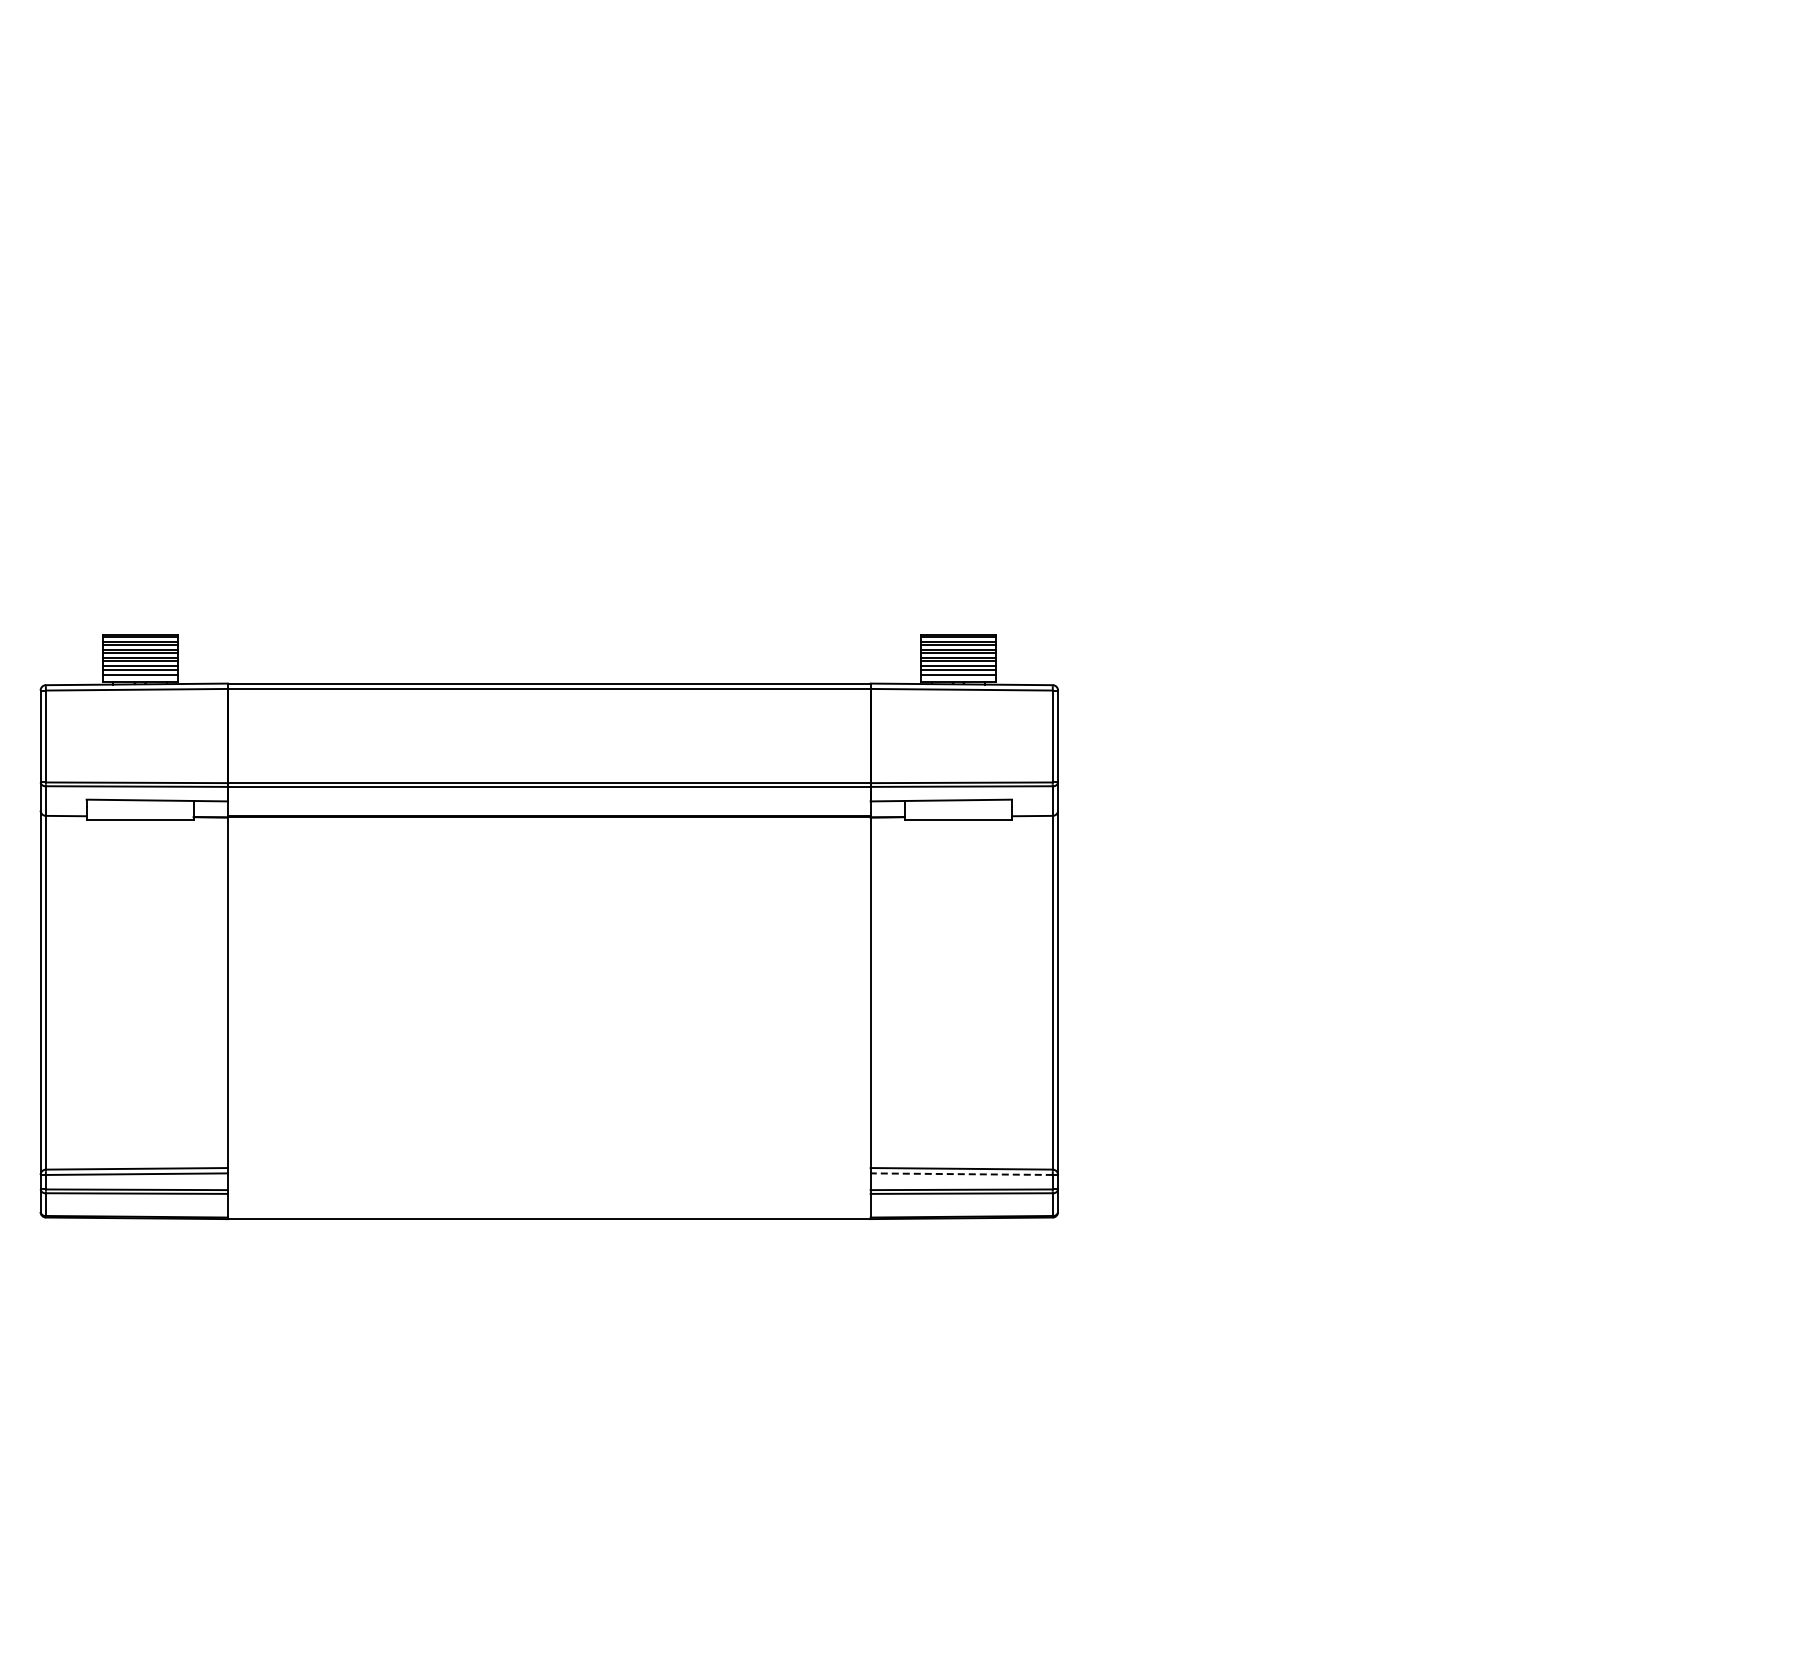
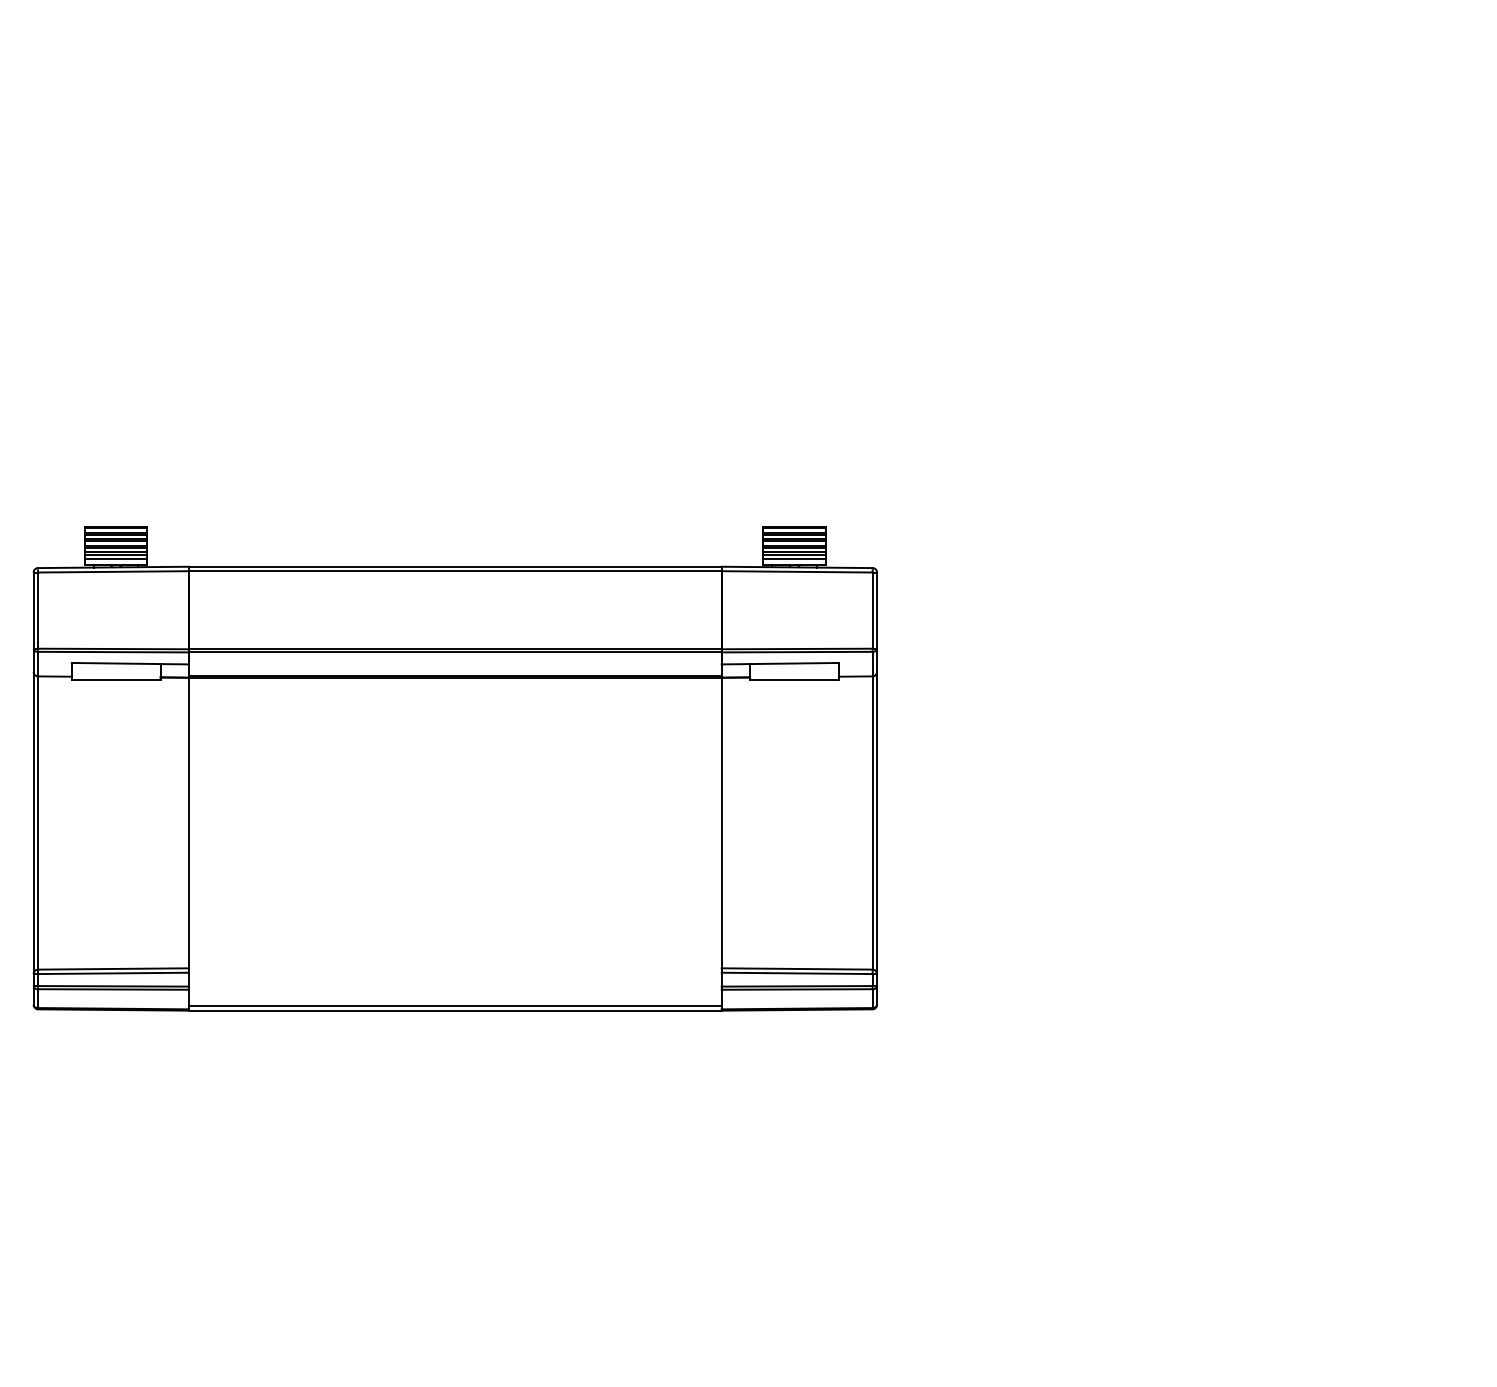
line: (961, 1174) -> (796, 973), dashed -> solid
line: (549, 1213) -> (455, 1005), added

